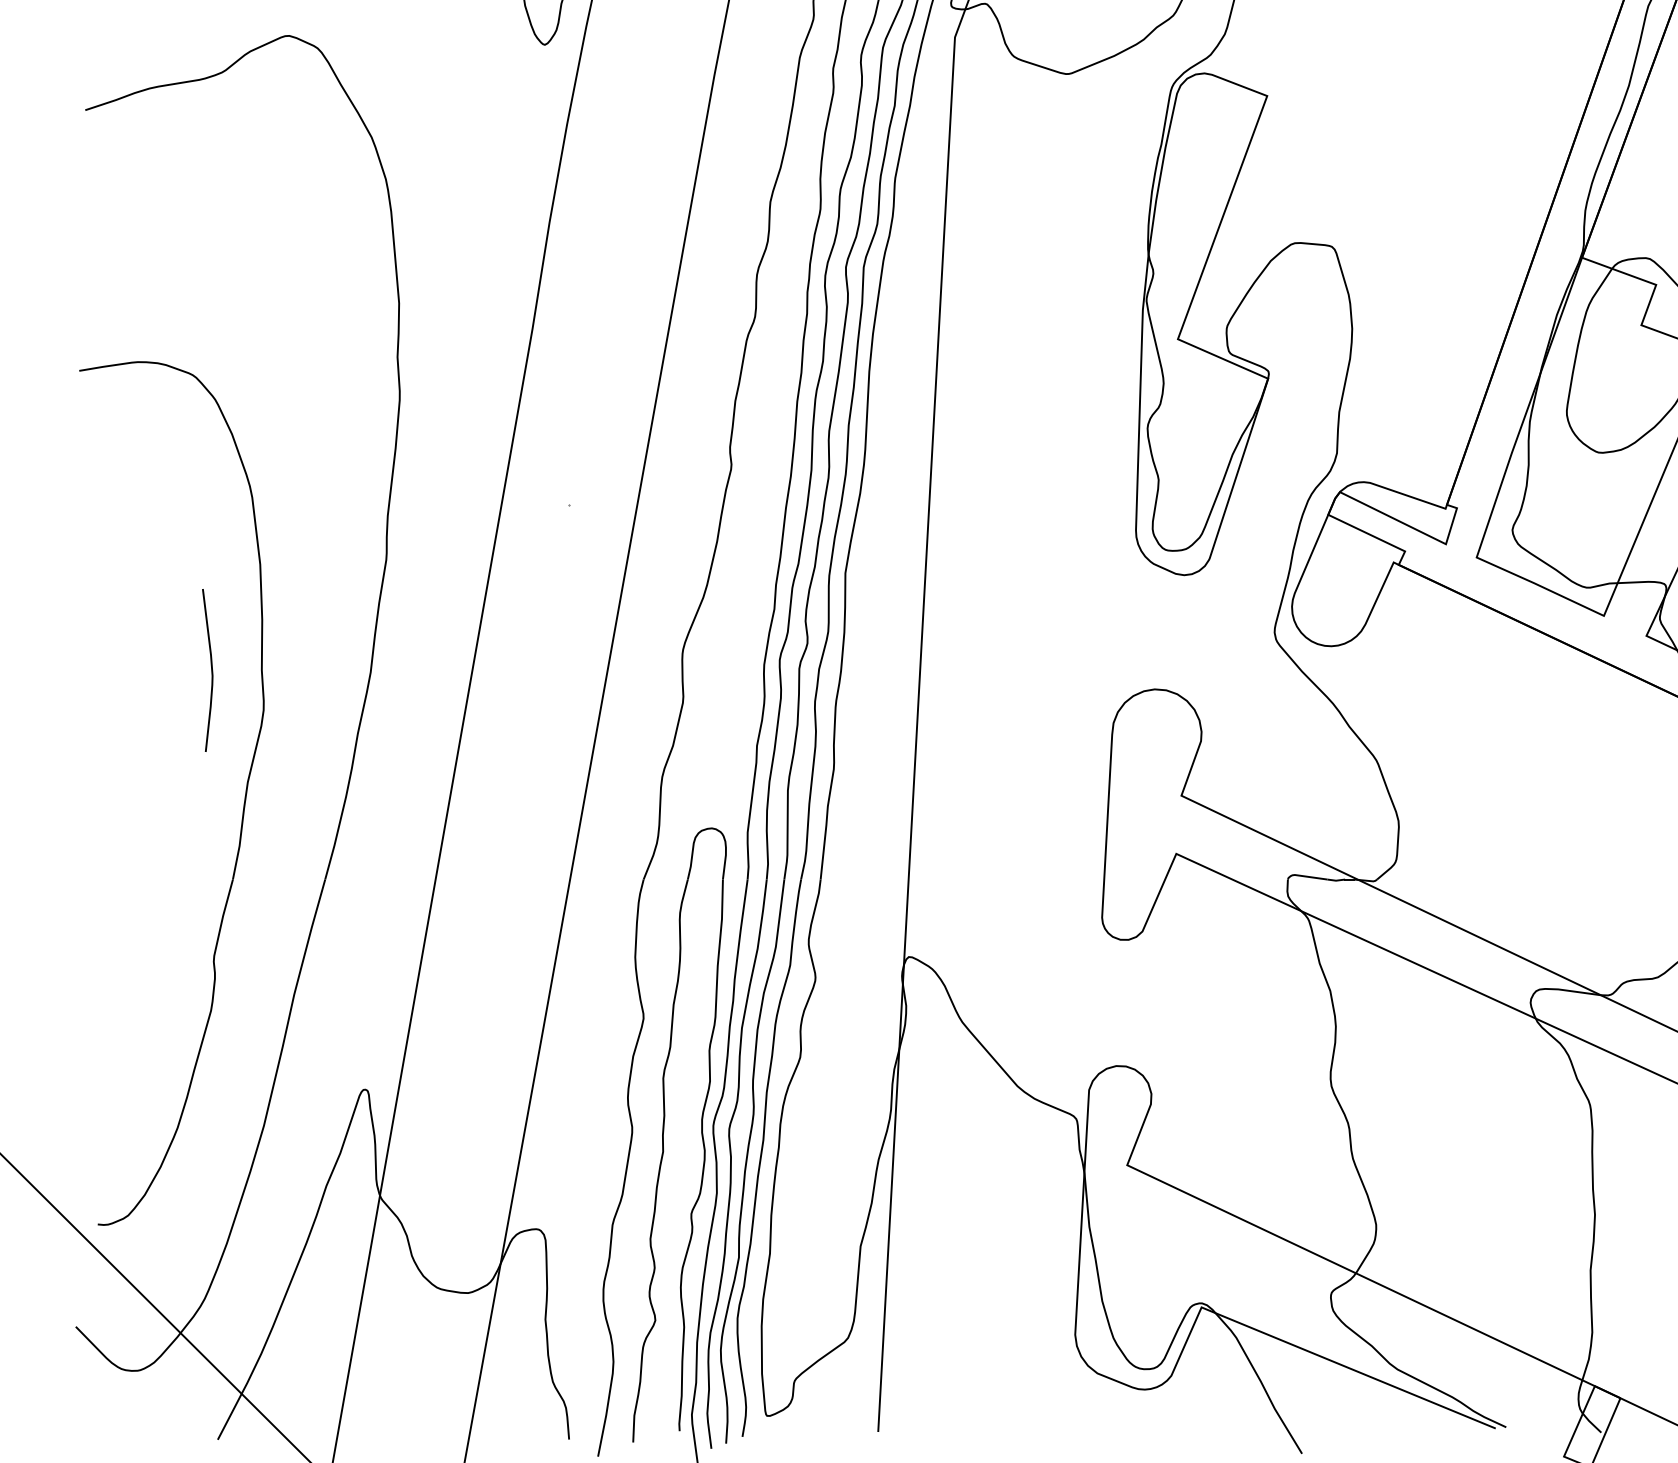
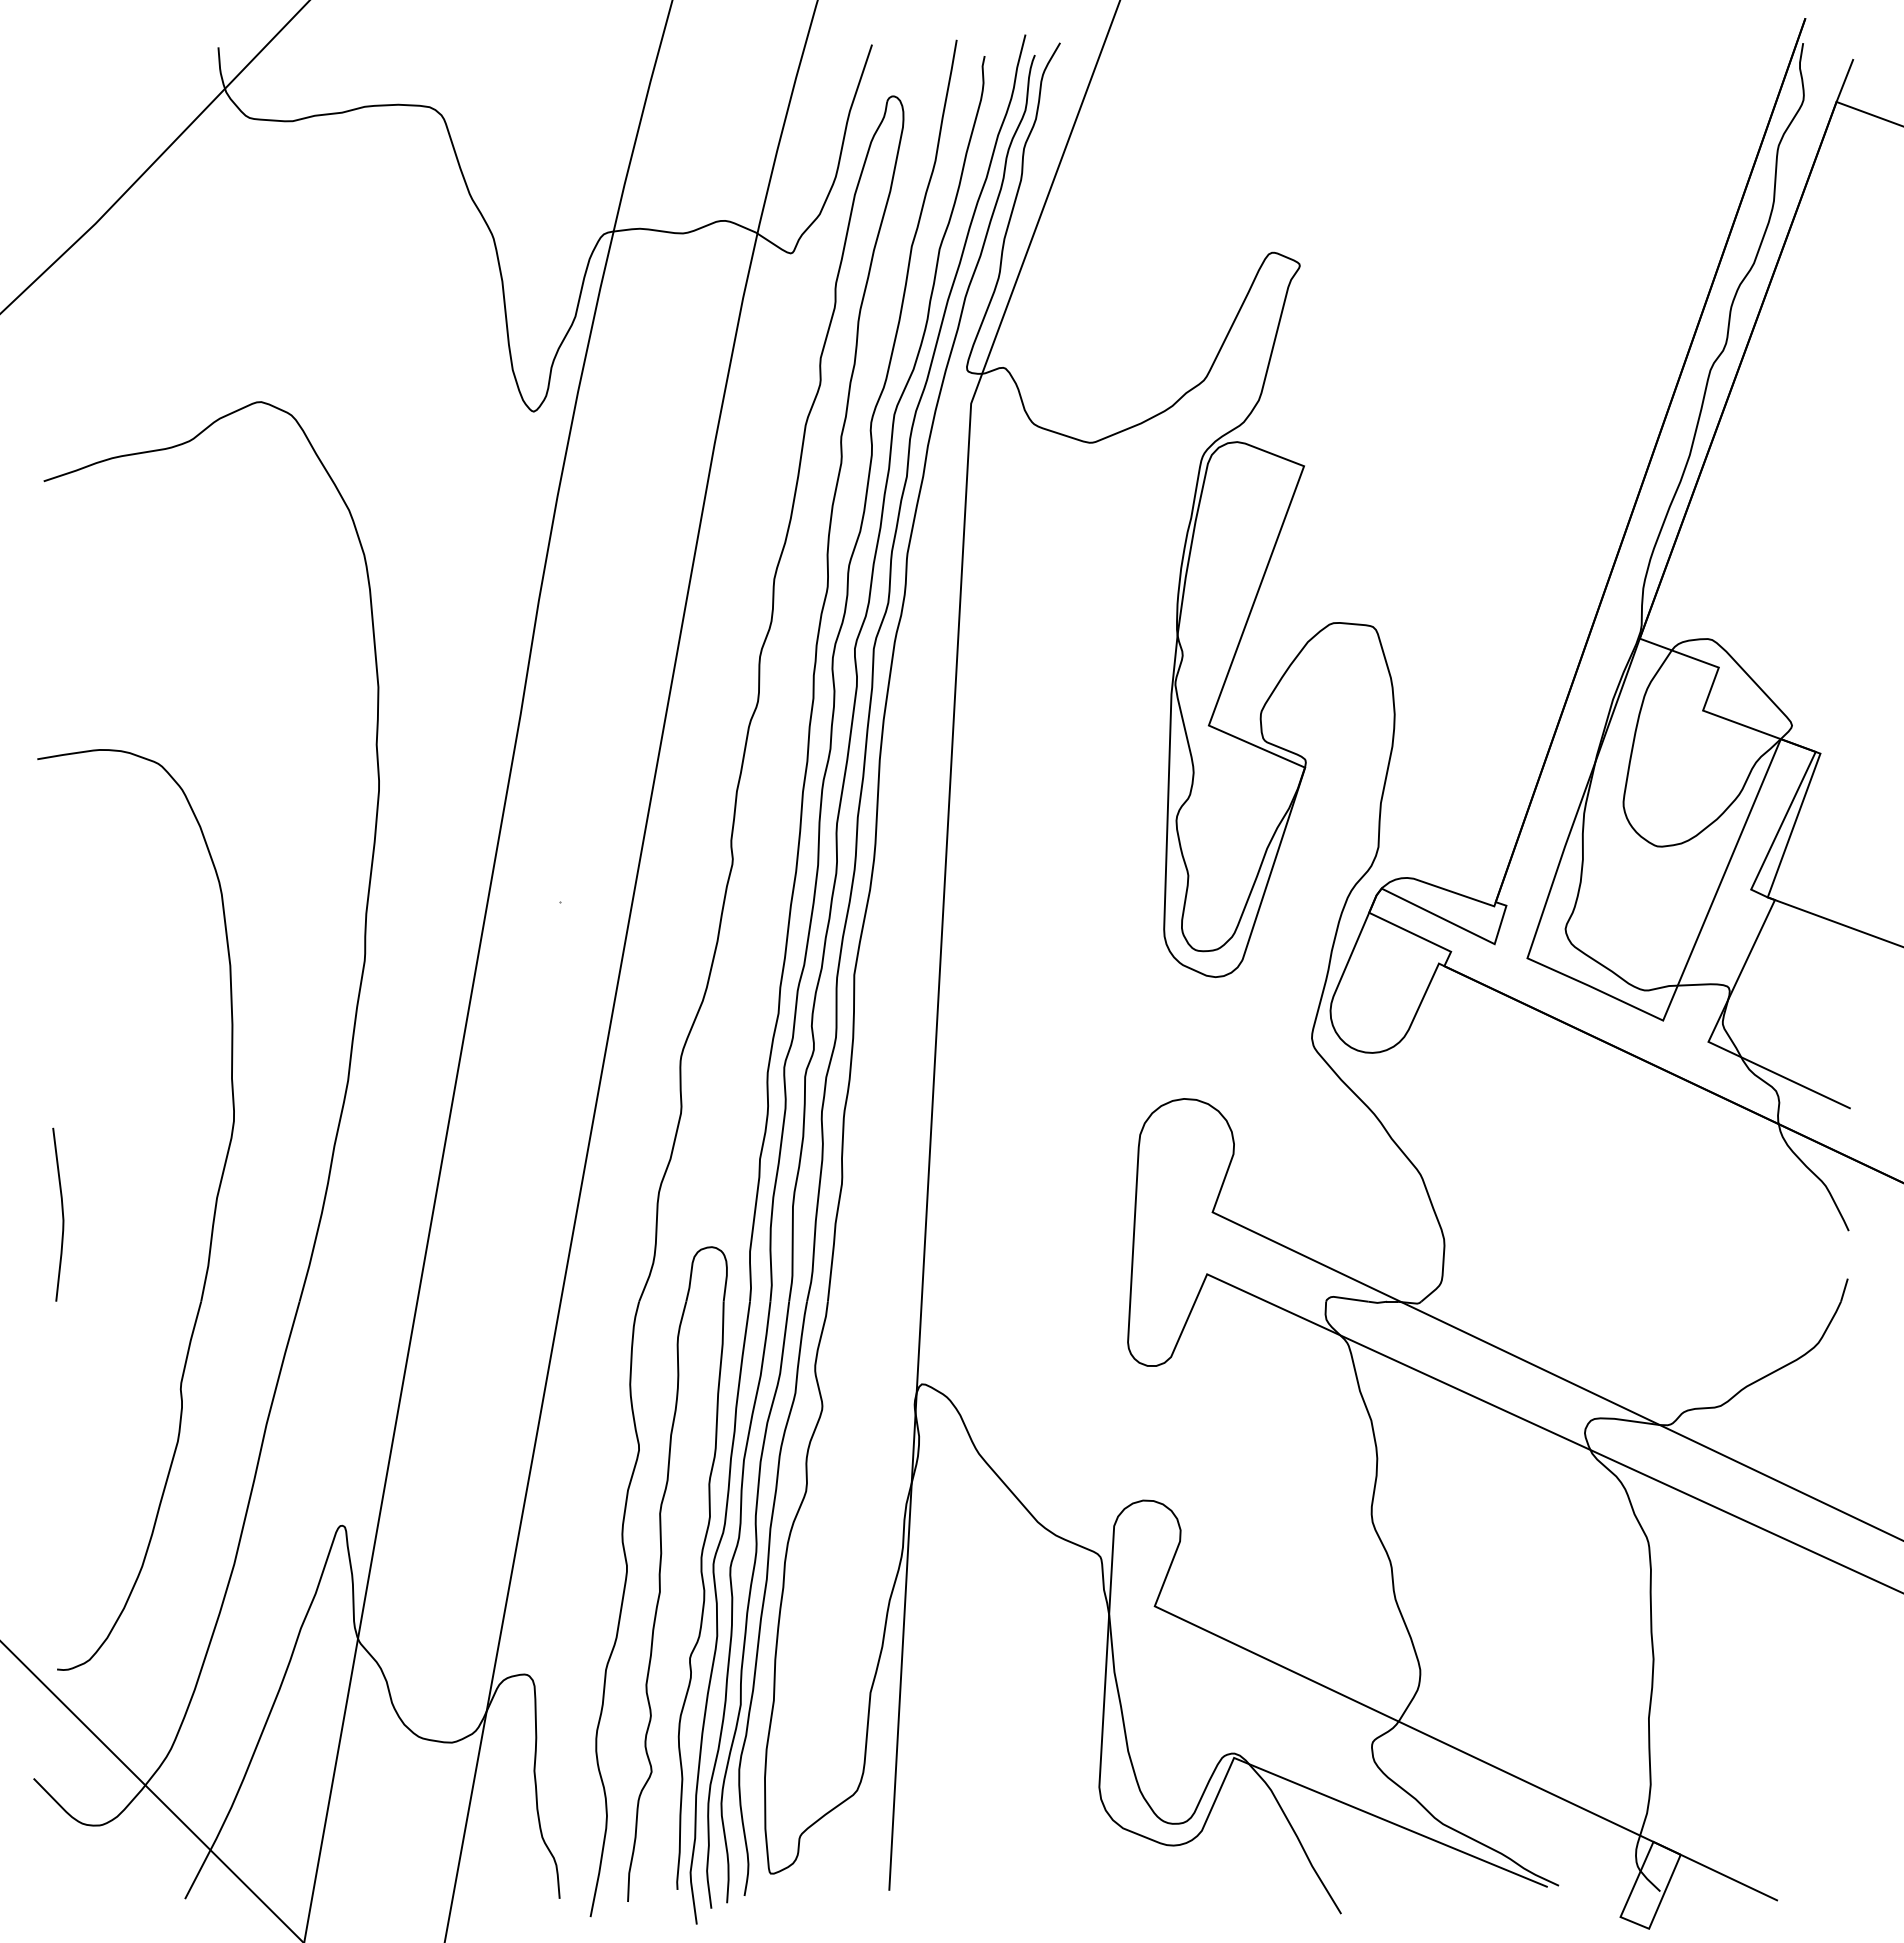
curve: (211, 670) -> (62, 1214), moved

